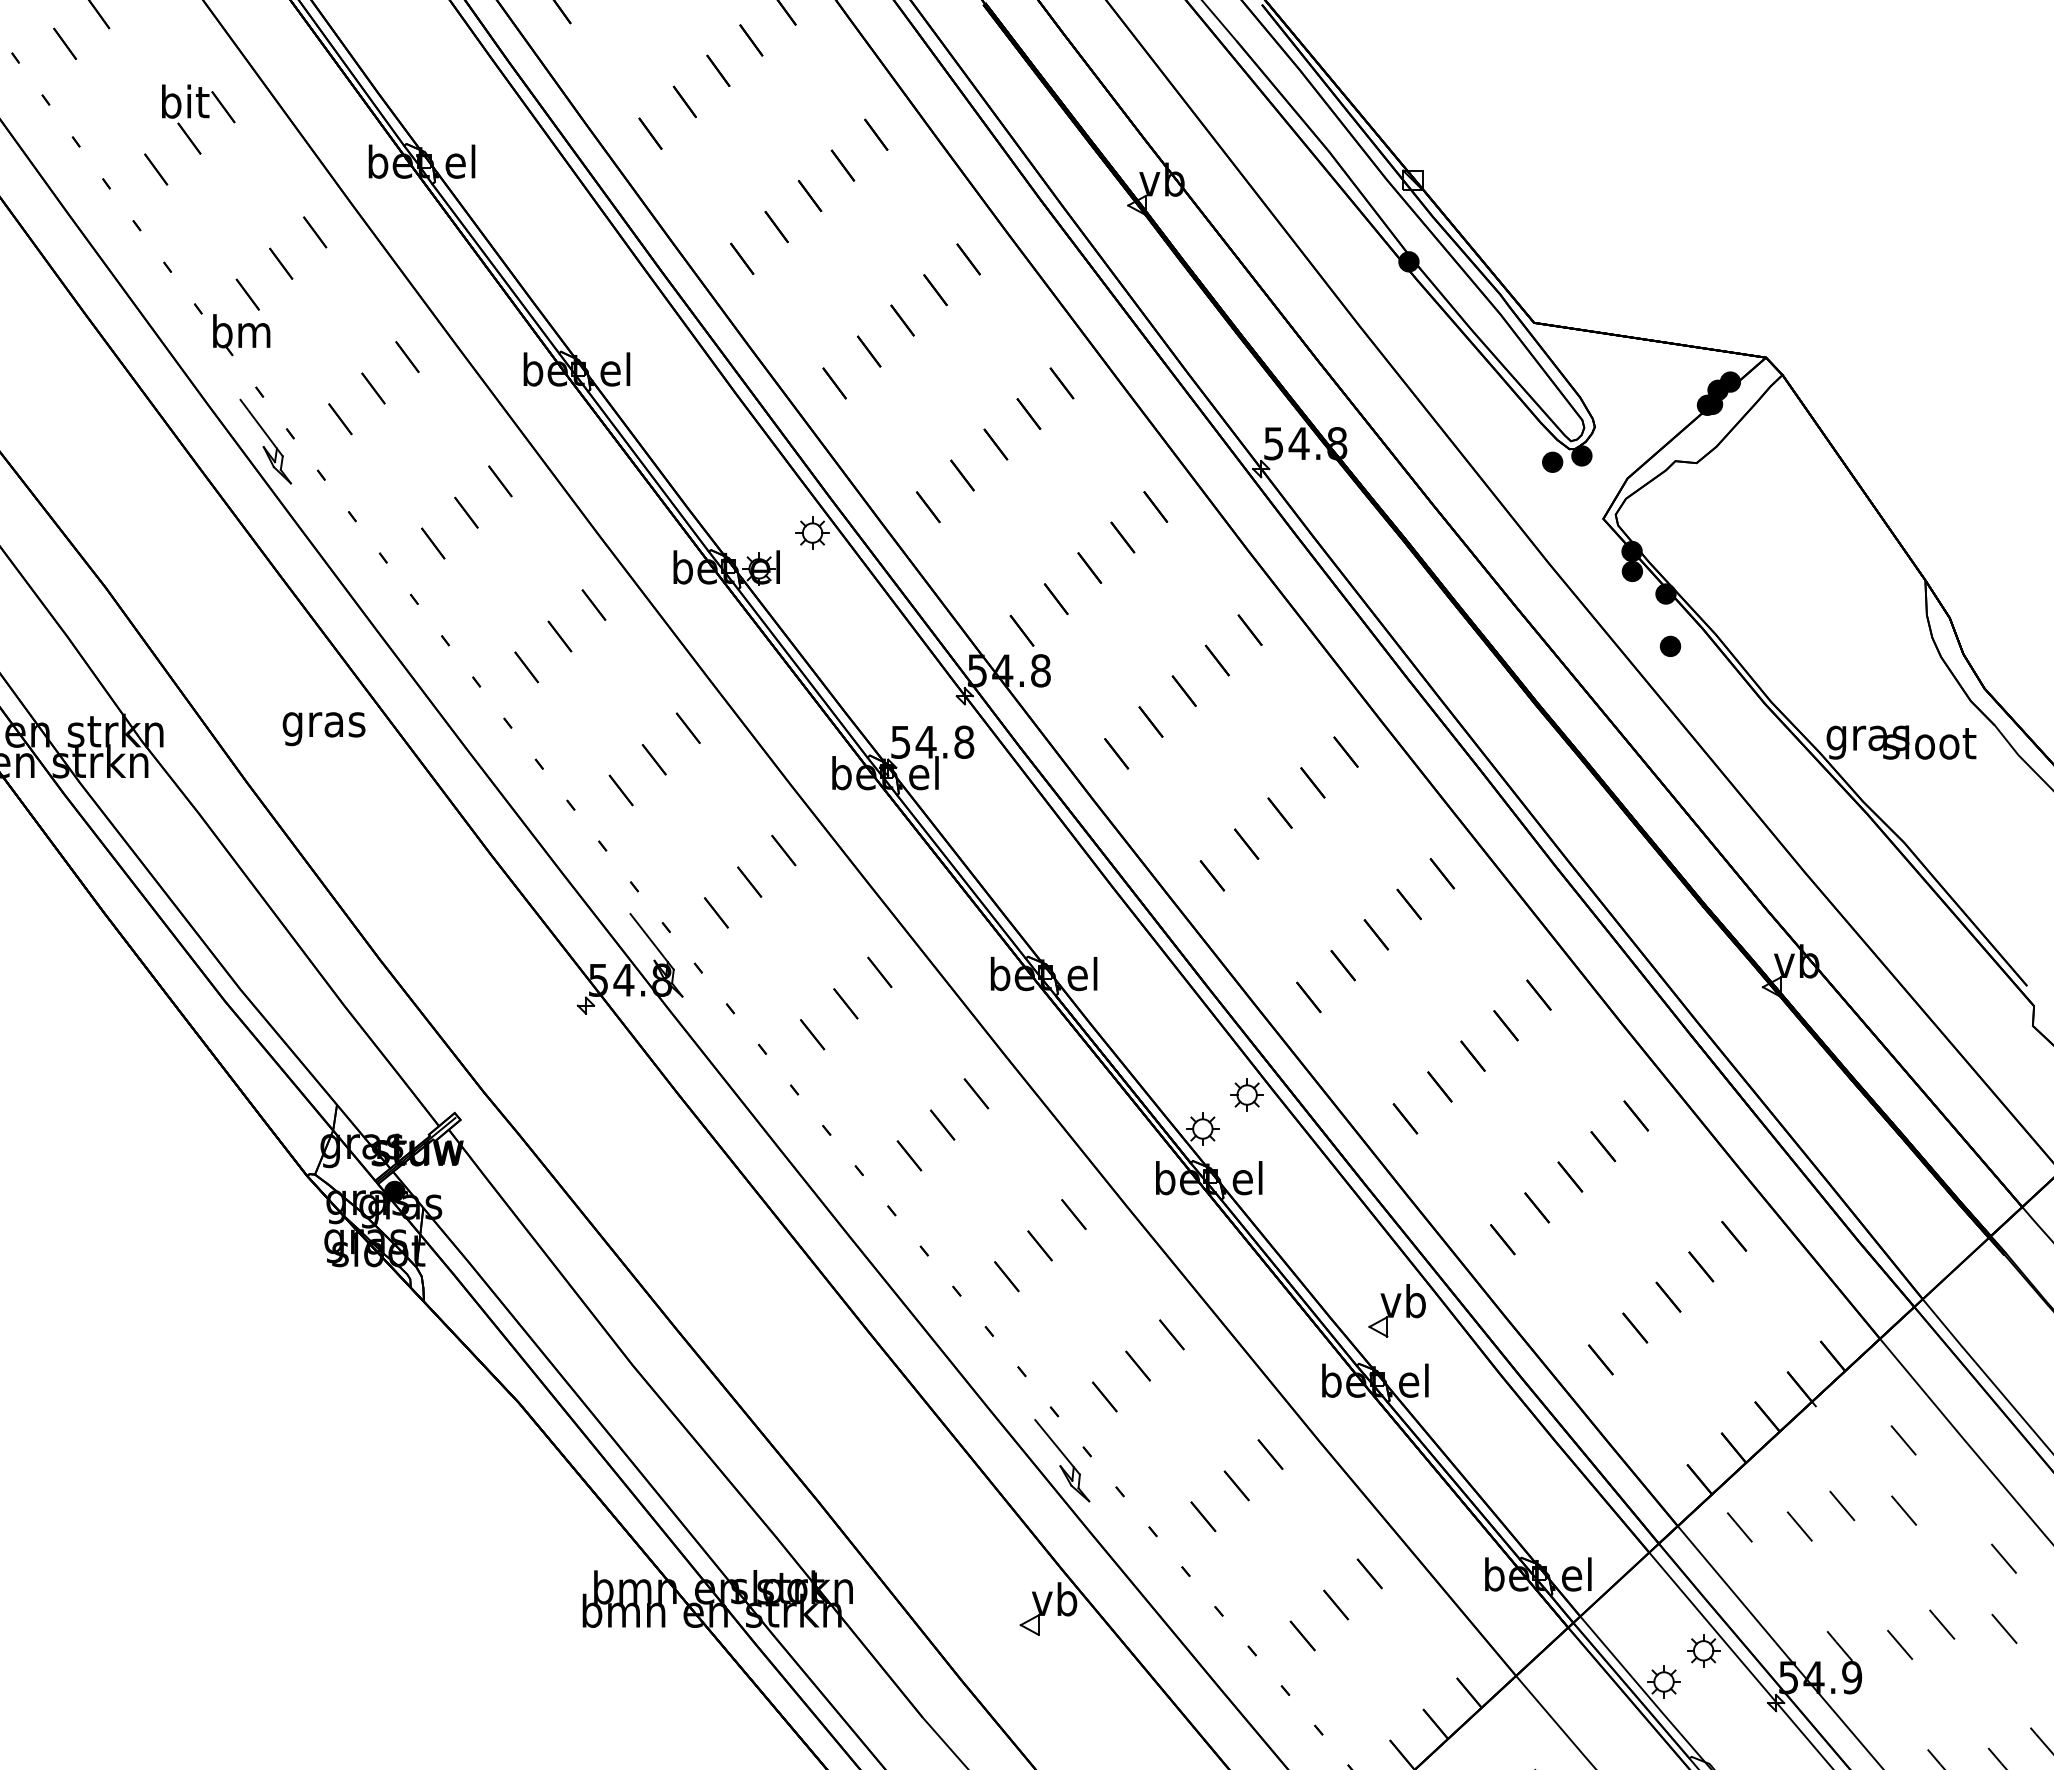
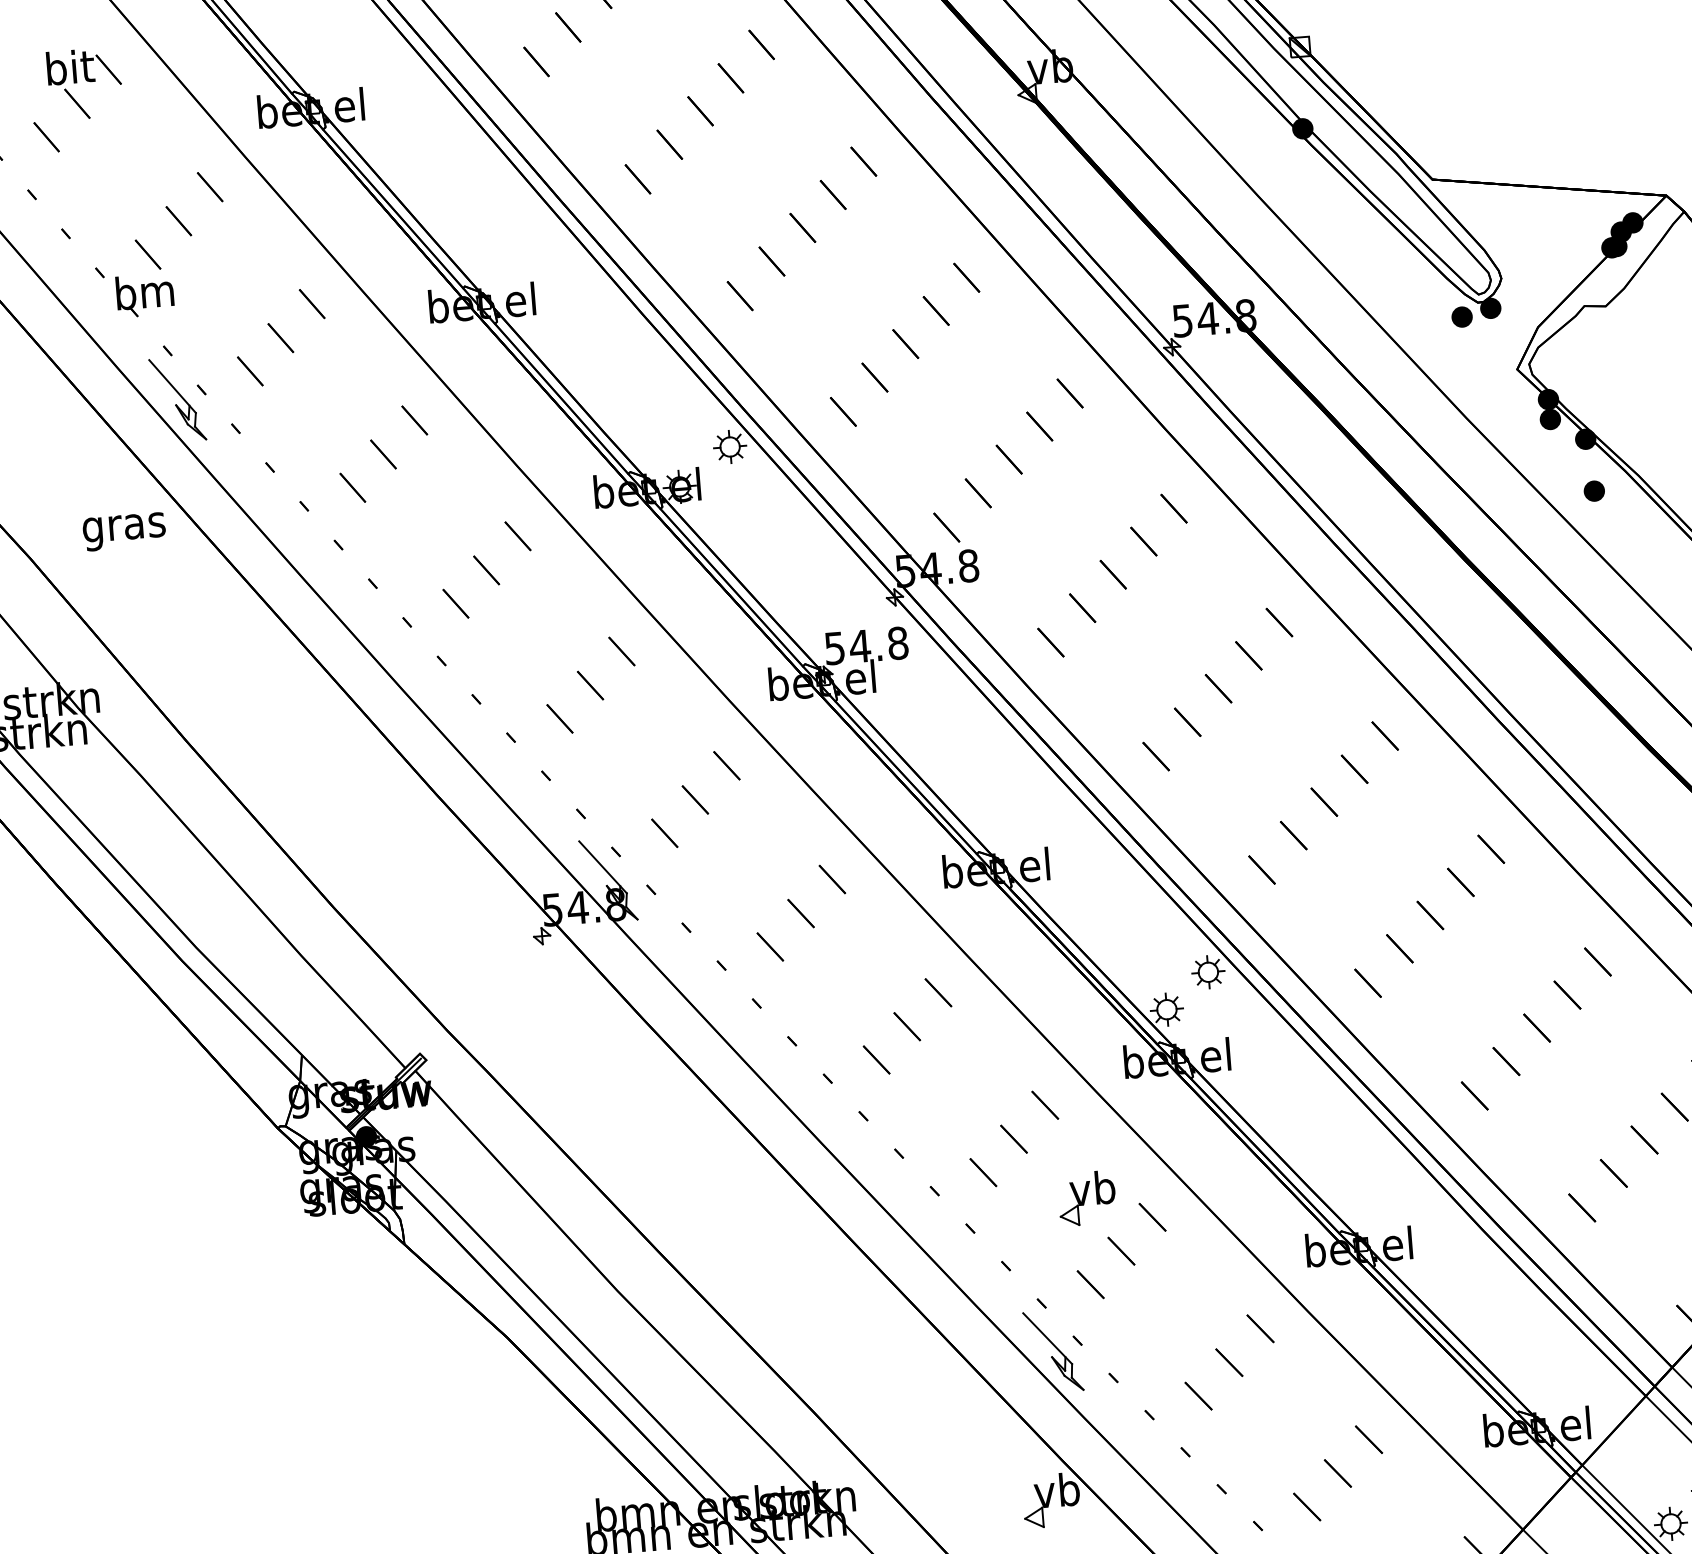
text: (323, 729) -> (123, 532), moved
part: (1396, 1310) -> (1086, 1198), moved

